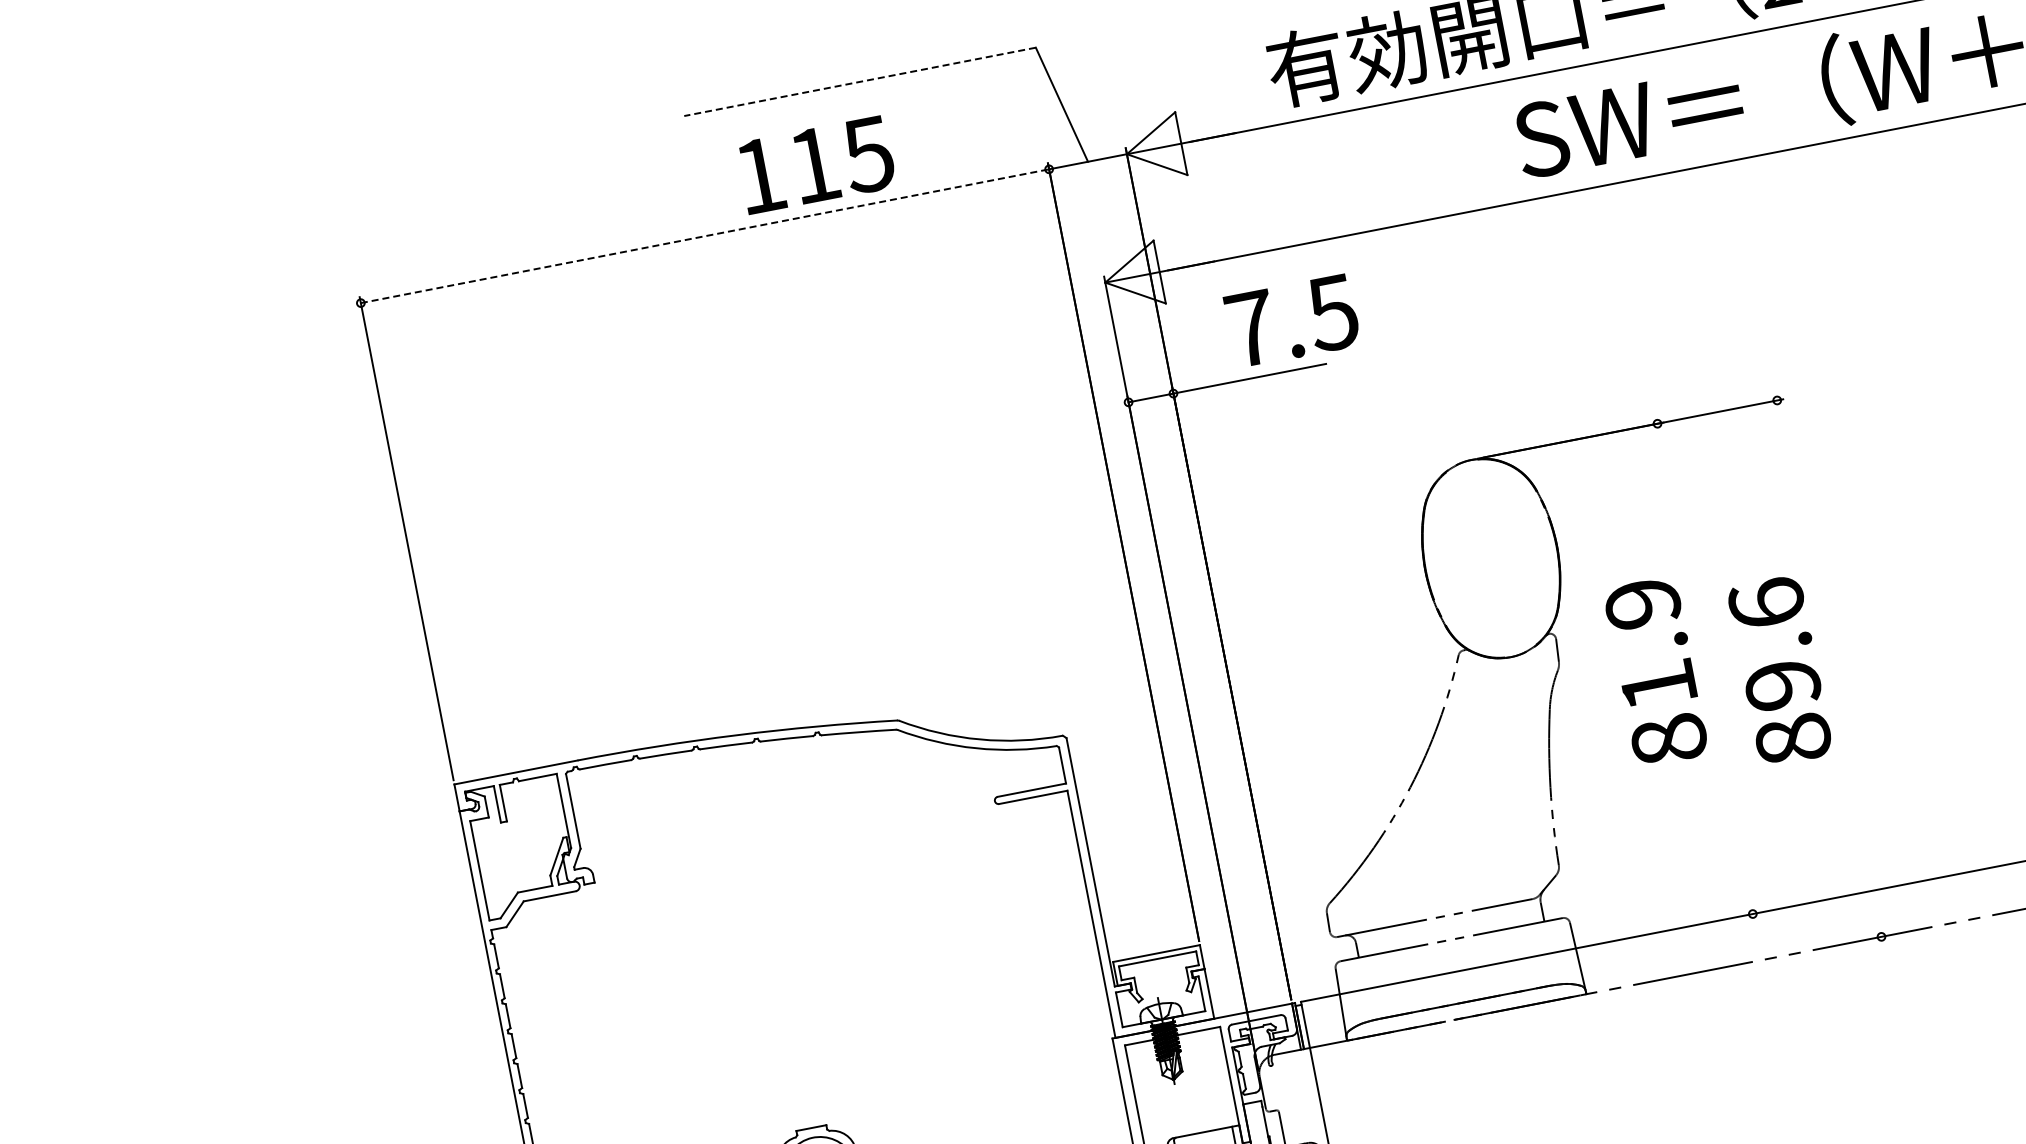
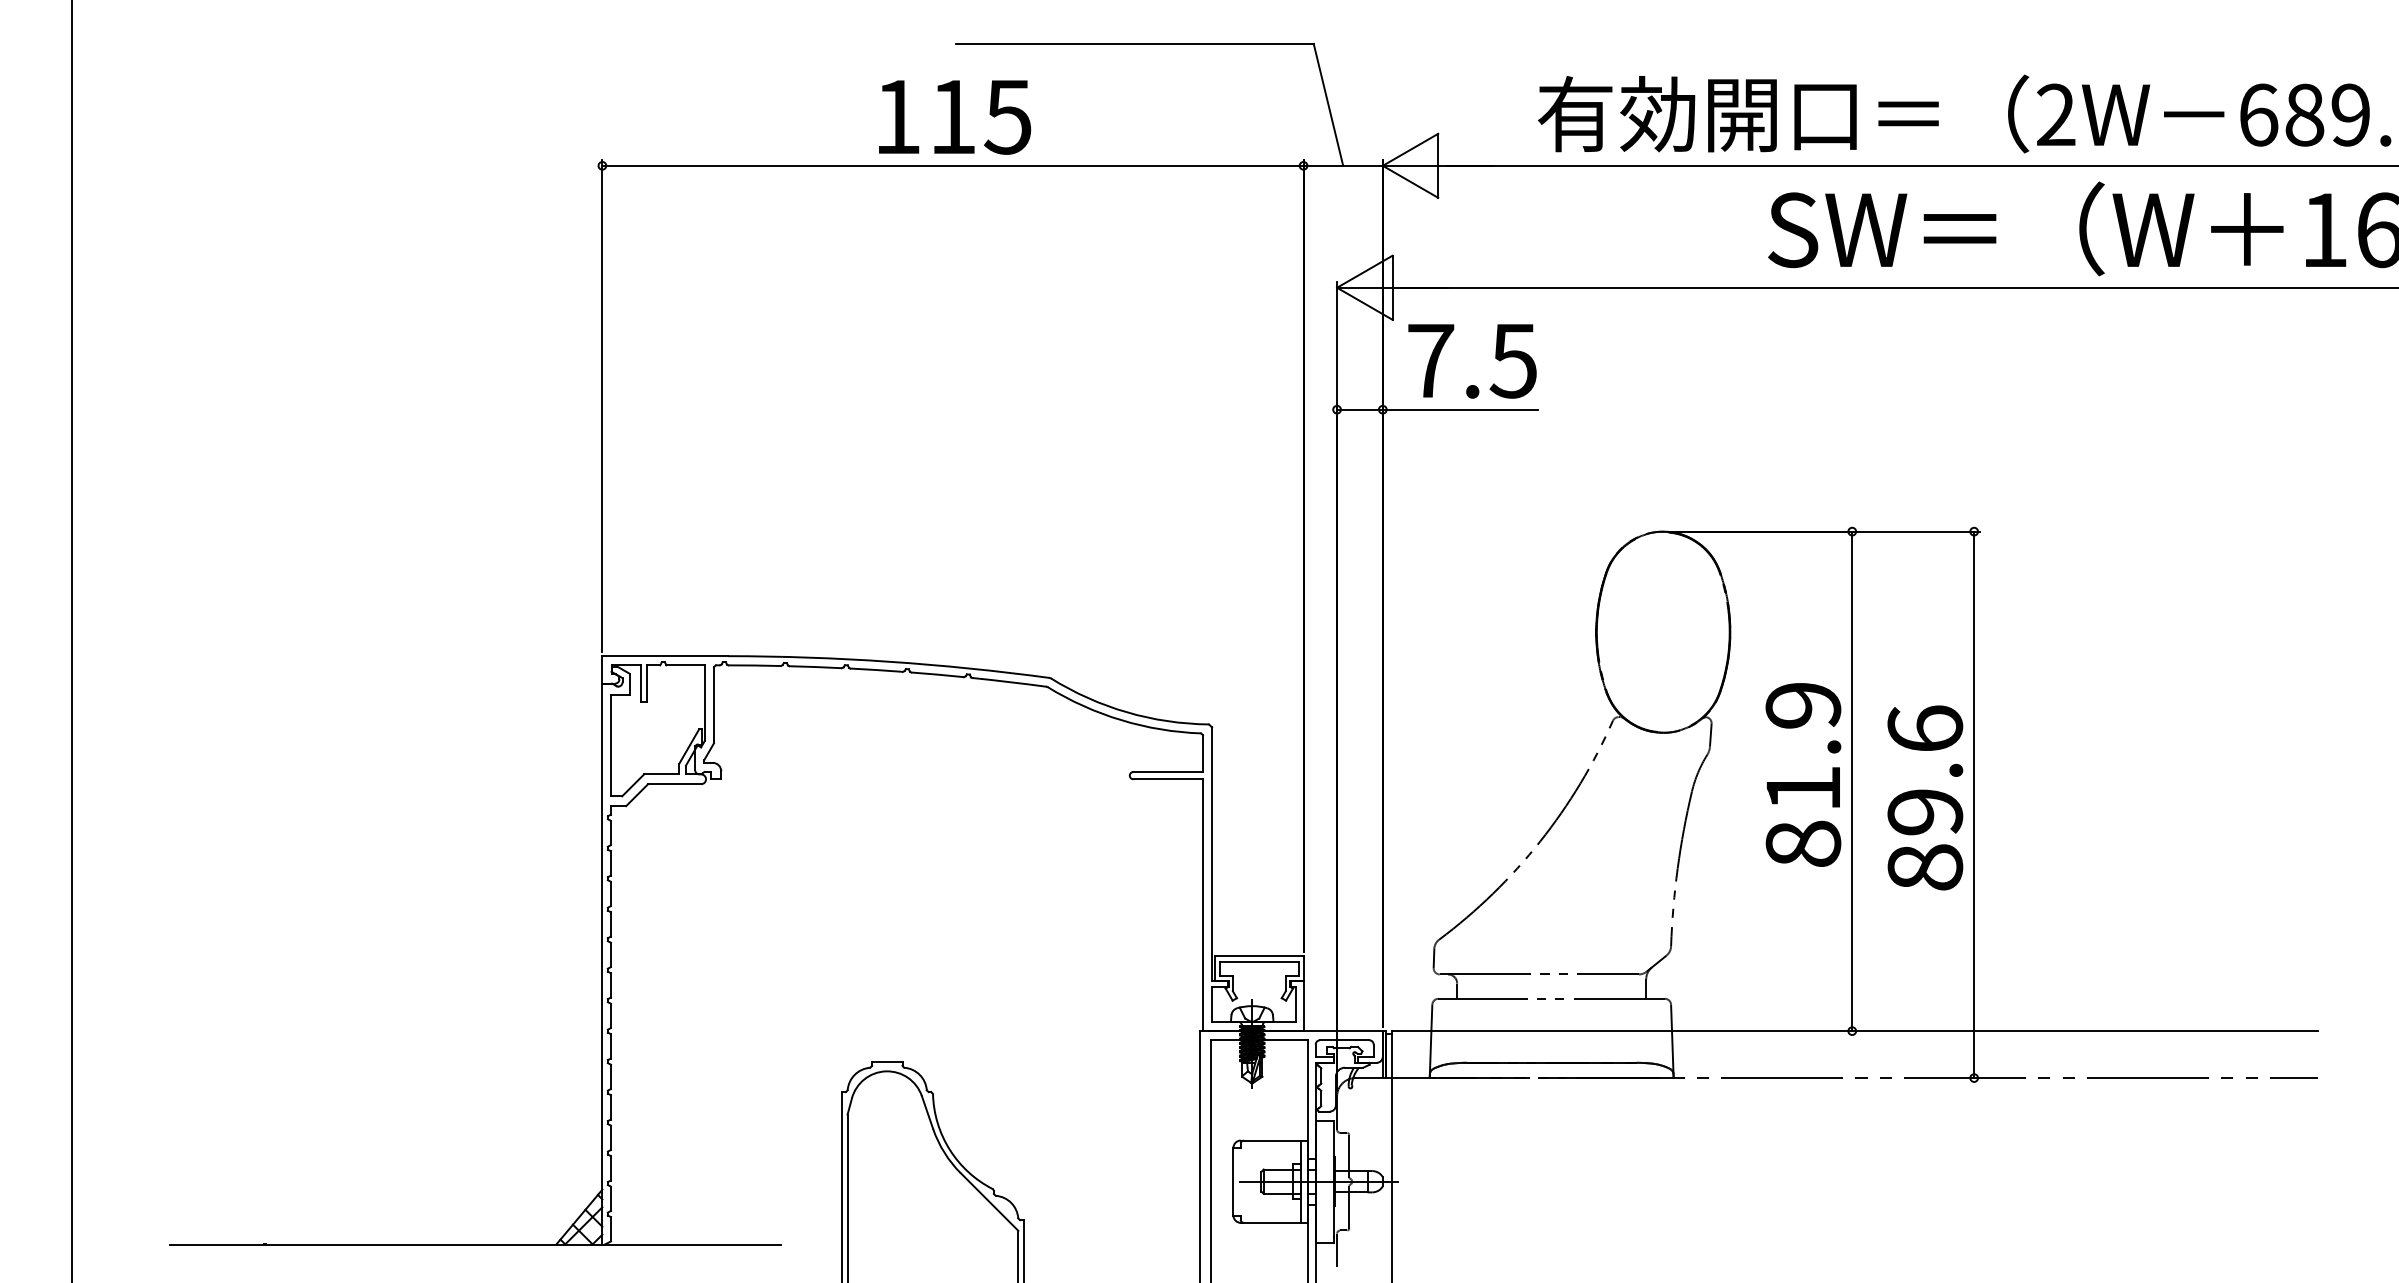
line: (859, 81) -> (1134, 43), dashed -> solid
text: (817, 165) -> (955, 117), moved
line: (704, 235) -> (952, 165), dashed -> solid
text: (1292, 321) -> (1472, 361), moved
line: (1705, 668) -> (1852, 781), added
line: (1829, 668) -> (1974, 804), added

